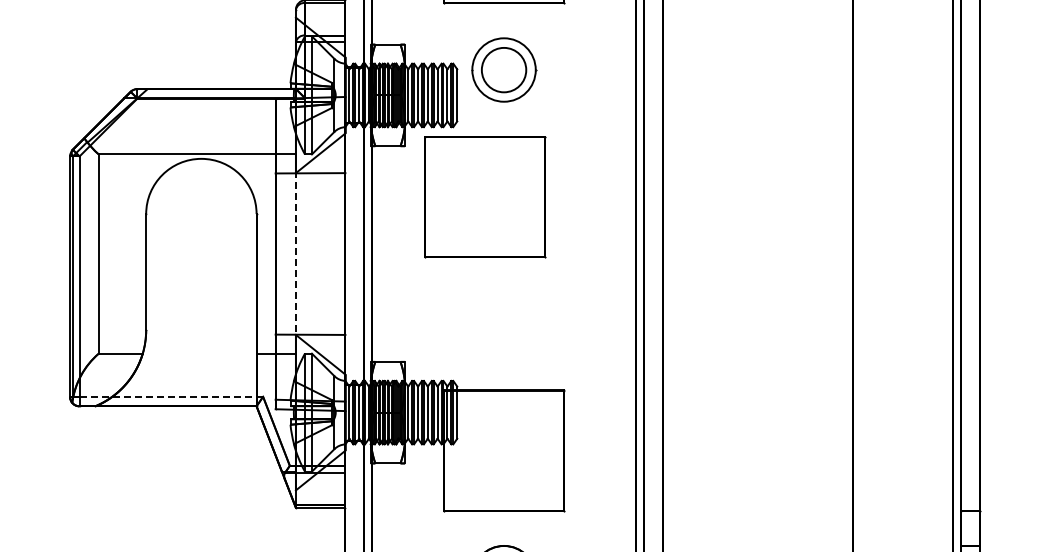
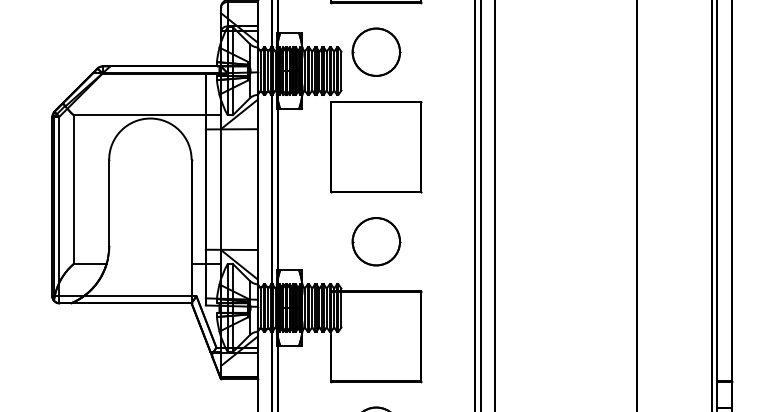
circle: (503, 69) -> (375, 51), size x1.43
part: (485, 197) -> (376, 147), moved
line: (295, 254) -> (220, 189), dashed -> solid
part: (504, 323) -> (376, 241), added
line: (171, 396) -> (128, 295), dashed -> solid

